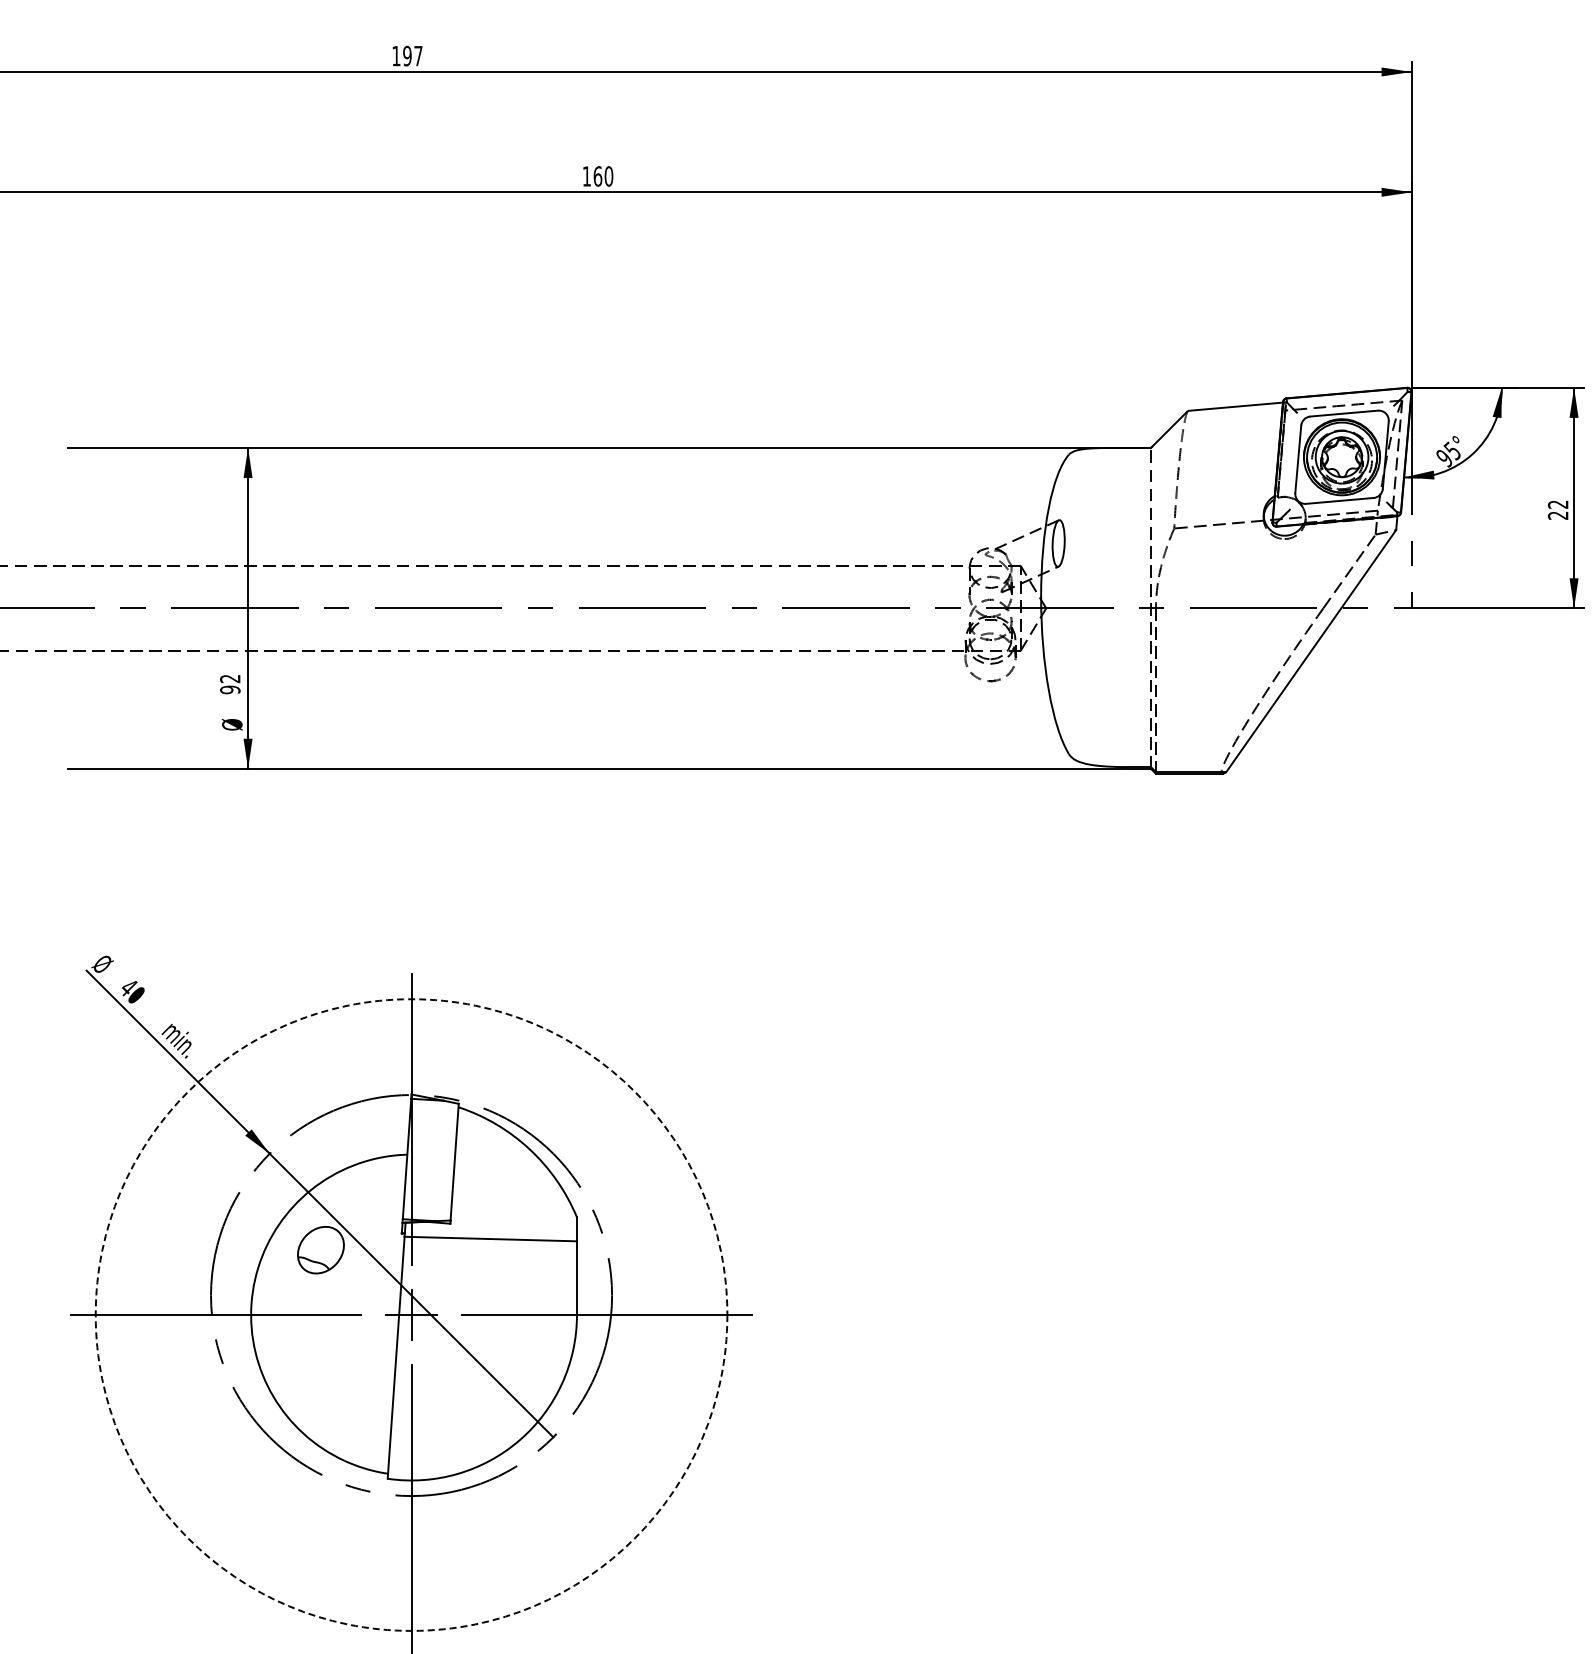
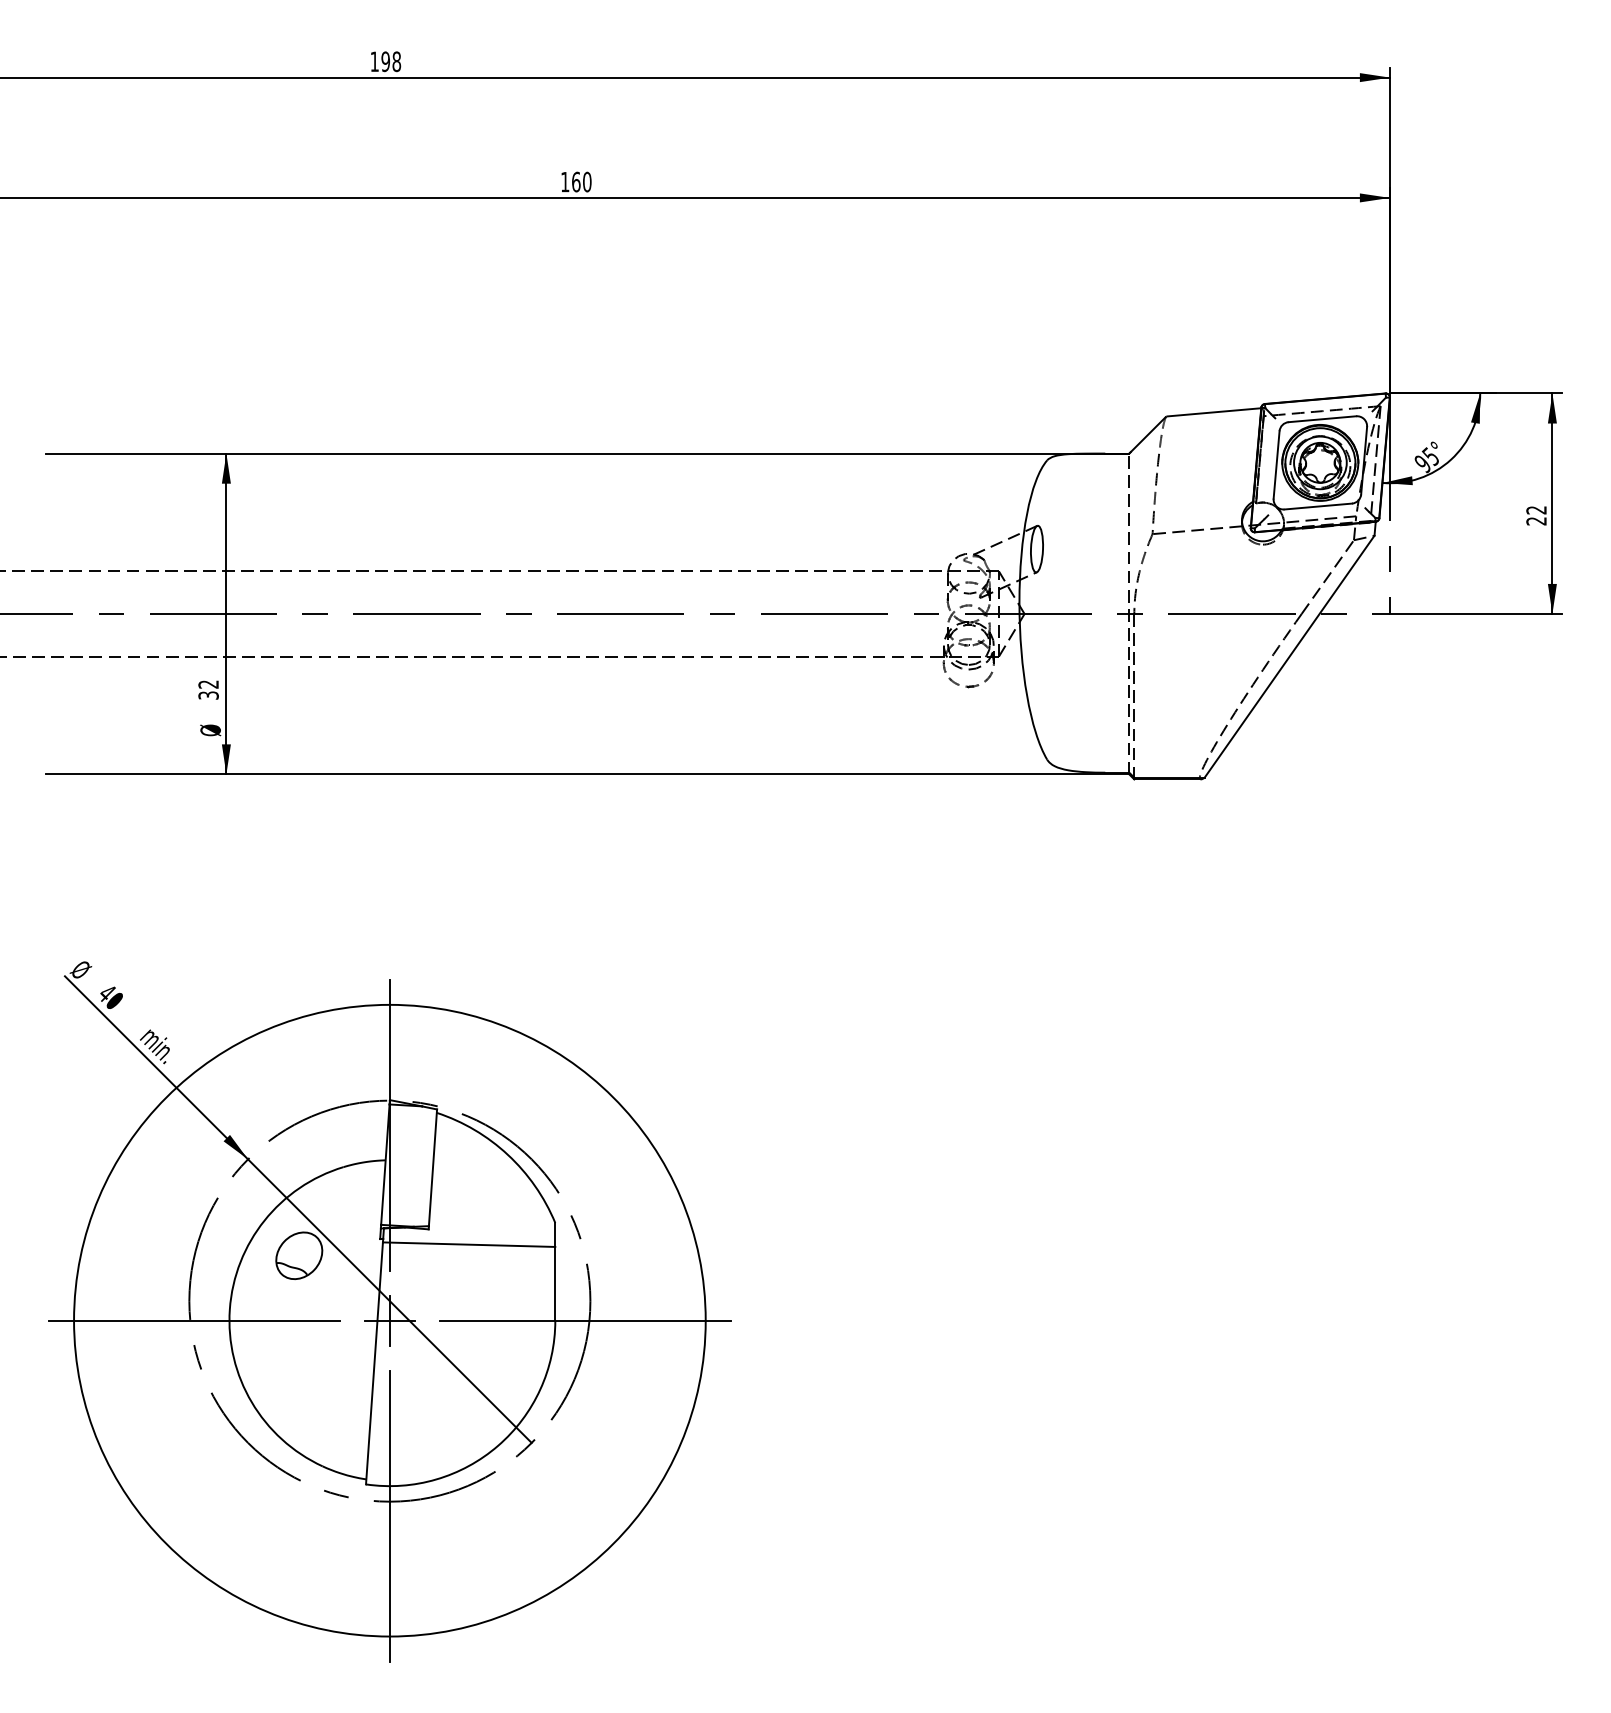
text: (418, 55) -> (396, 61), 197 -> 198
text: (230, 689) -> (208, 695), 92 -> 32
circle: (411, 1314) -> (389, 1320), dashed -> solid

